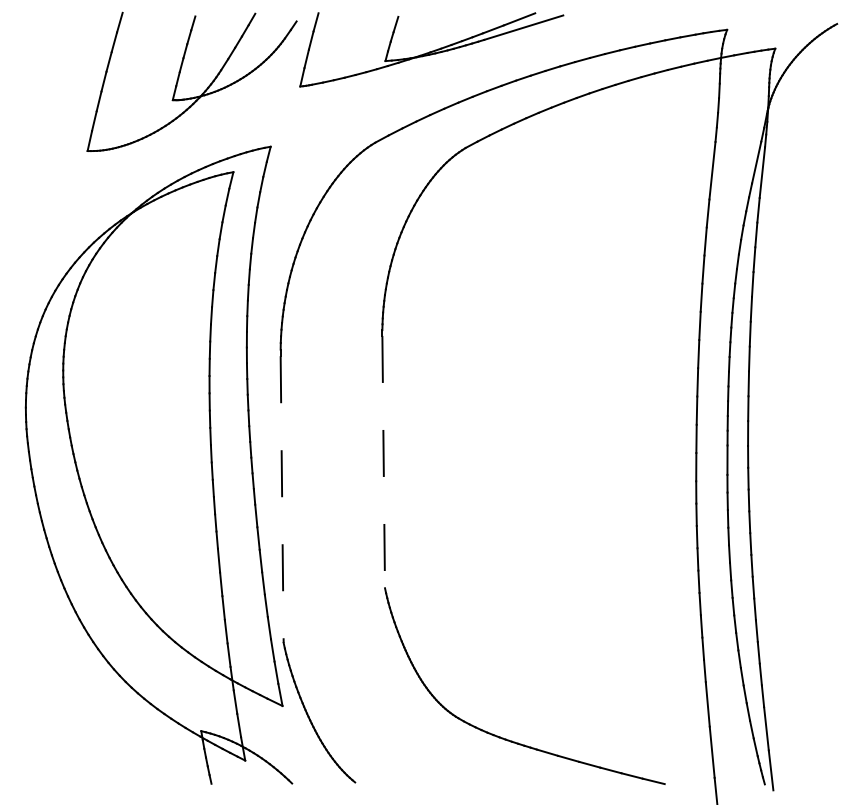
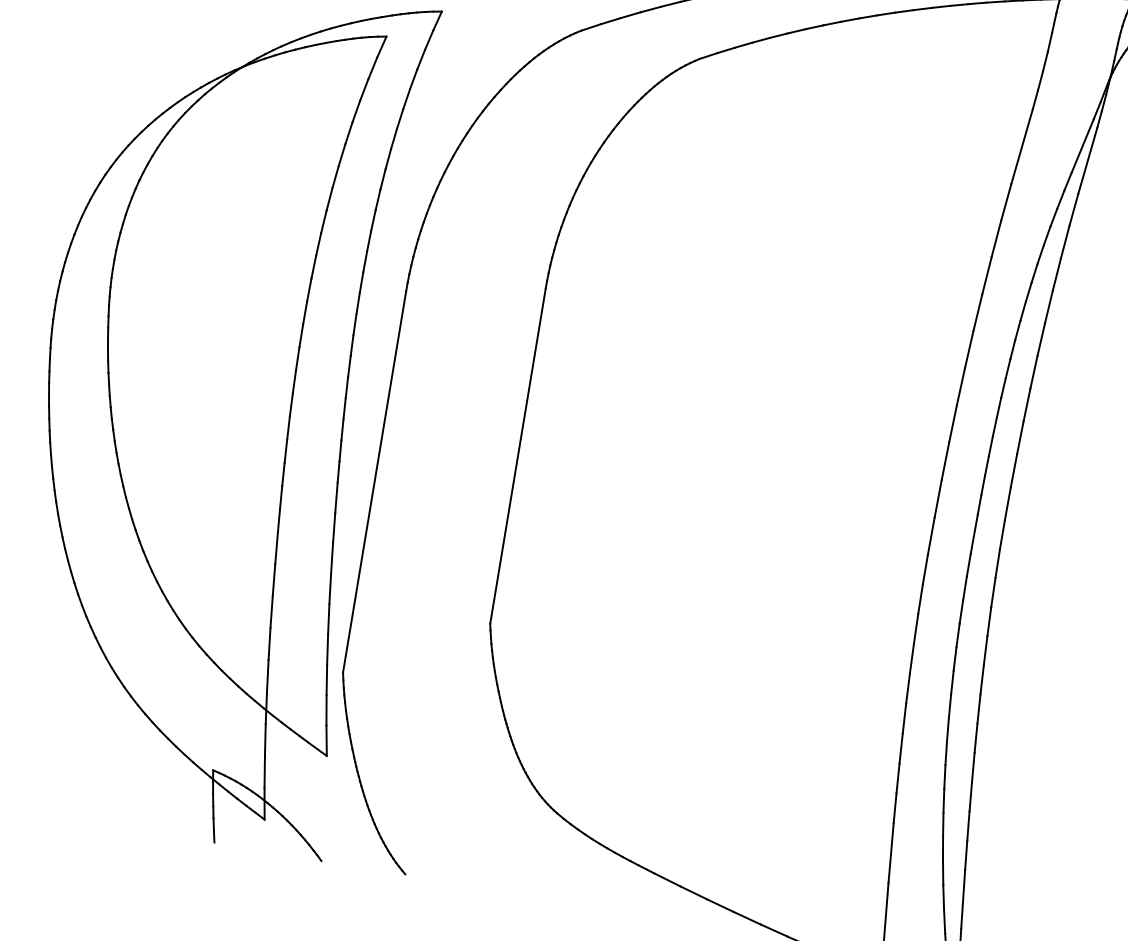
line: (383, 462) -> (517, 456), dashed -> solid
line: (282, 500) -> (374, 483), dashed -> solid

